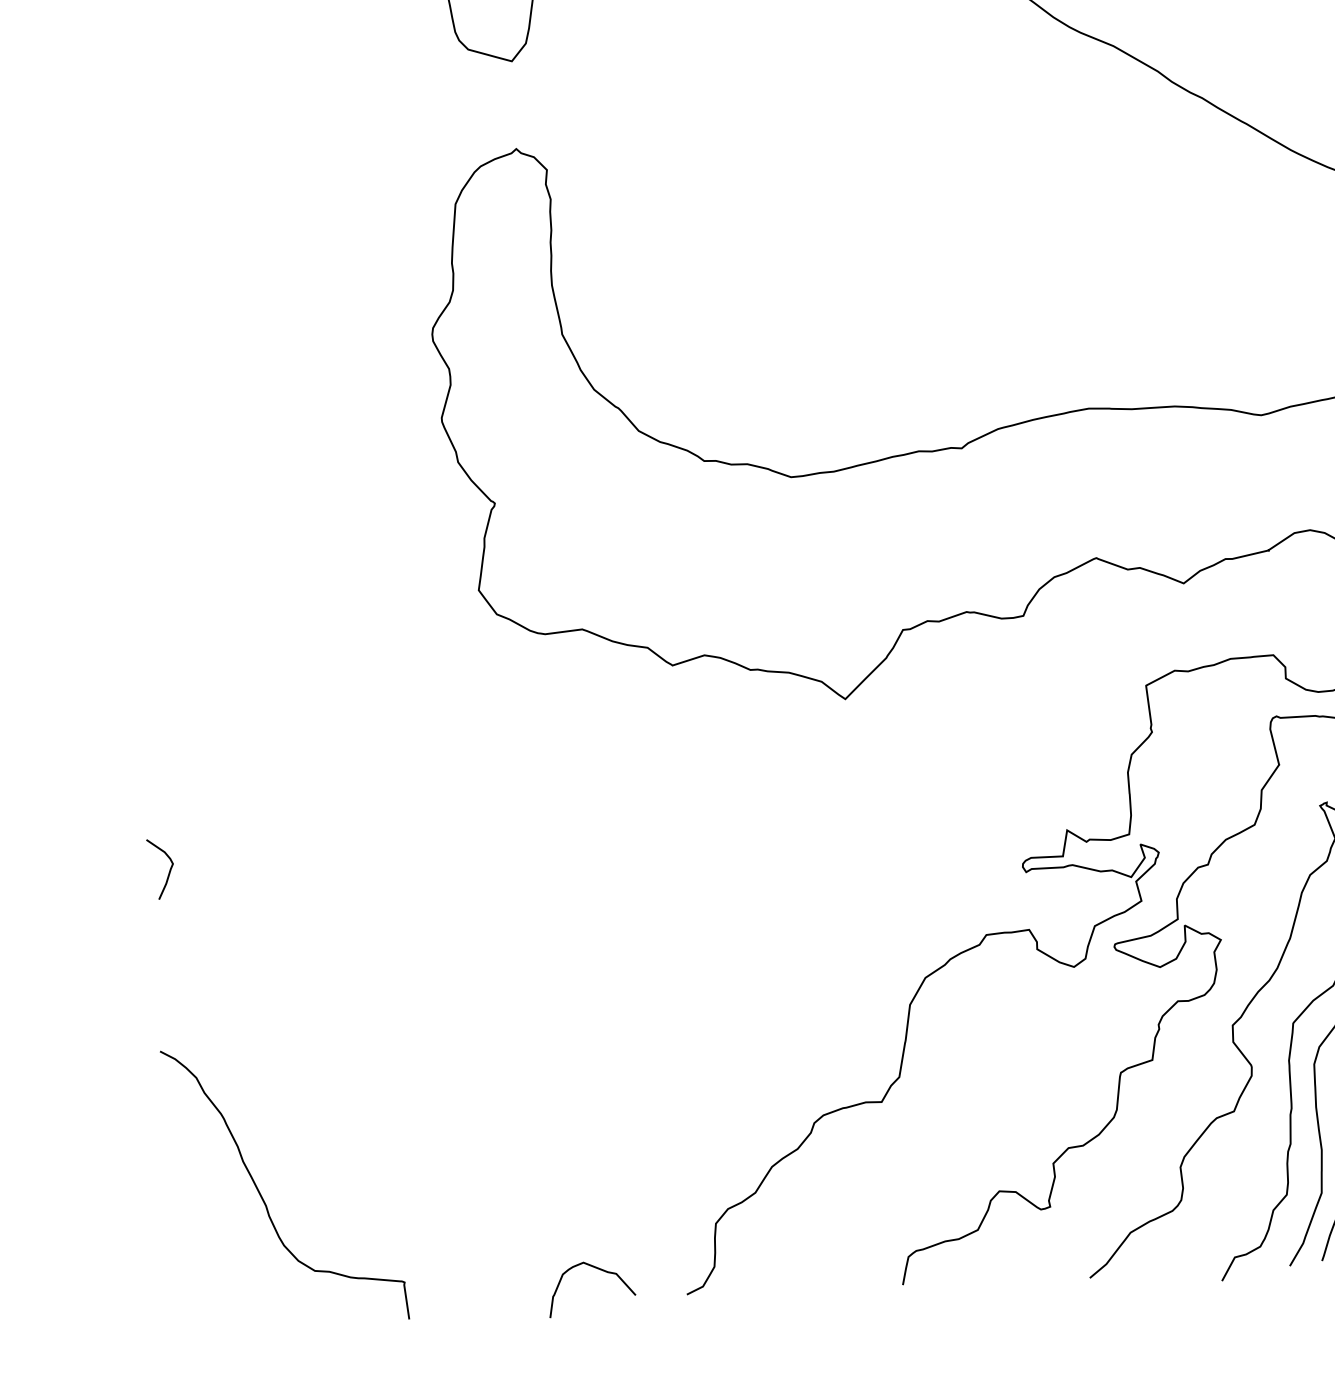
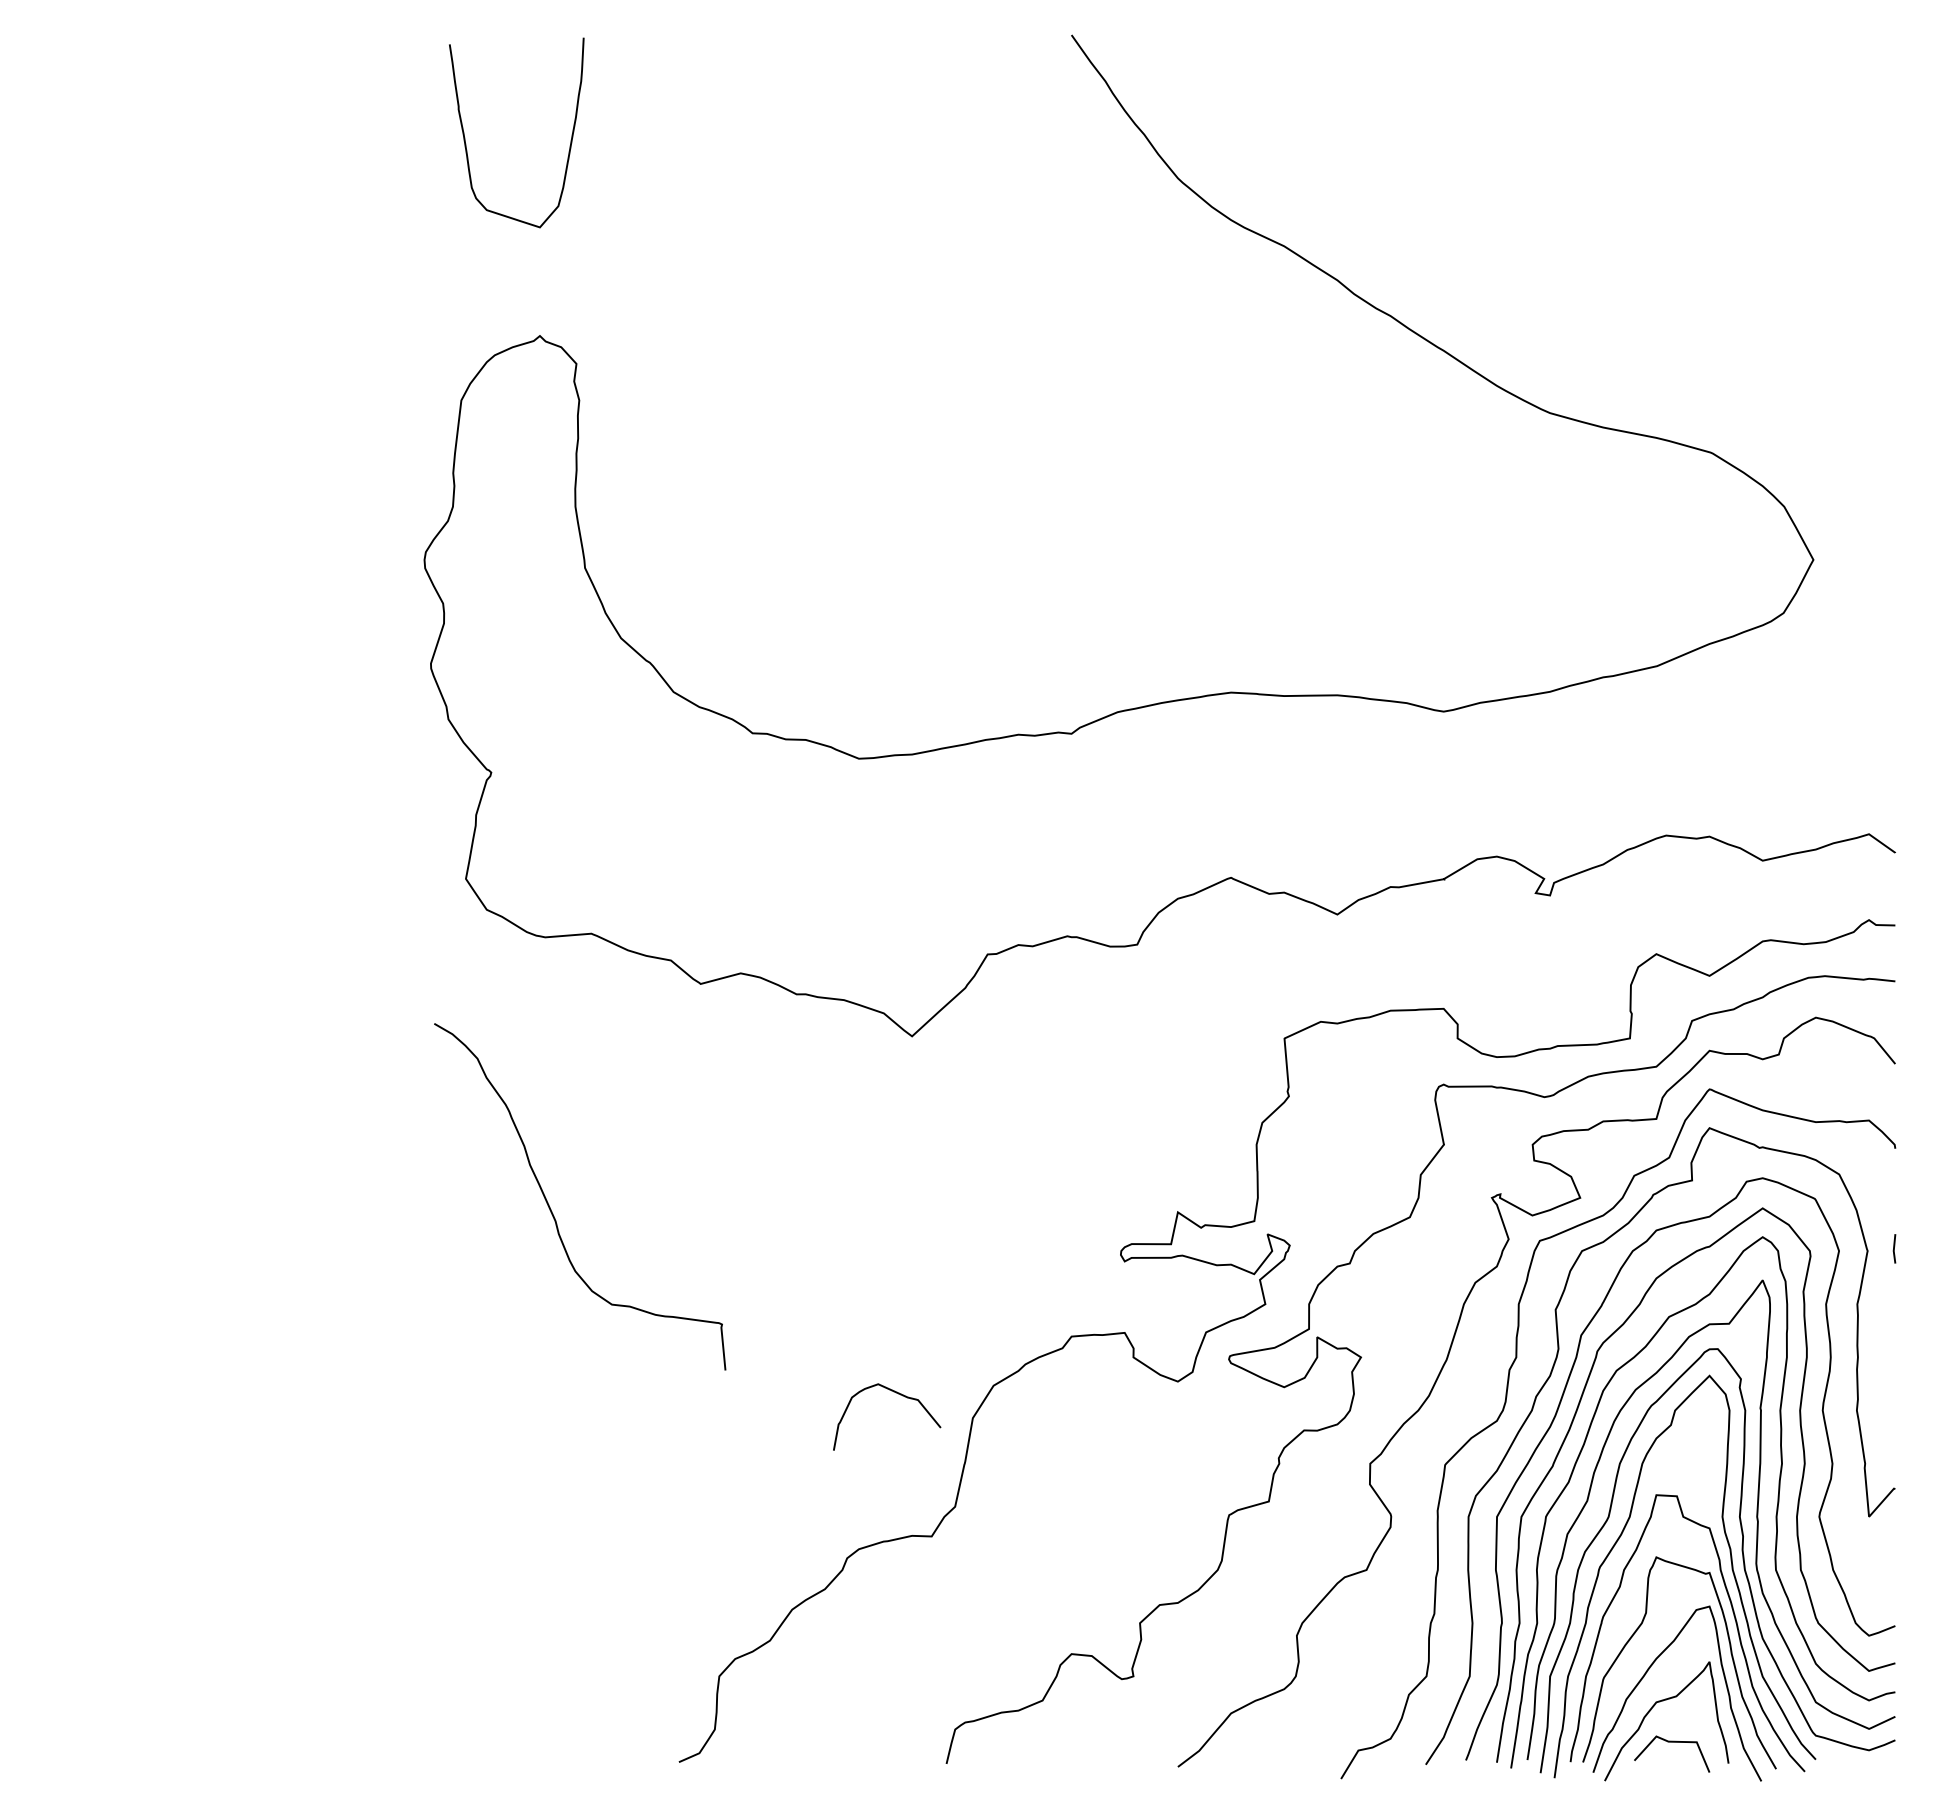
curve: (168, 871) -> (65, 1207), removed
curve: (263, 1198) -> (552, 1211), moved
curve: (600, 1270) -> (898, 1394), moved

